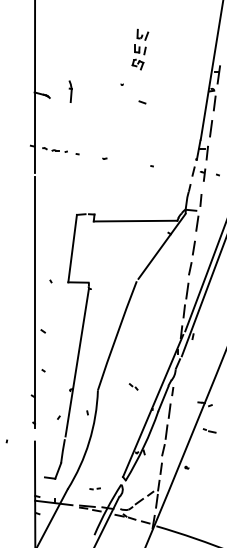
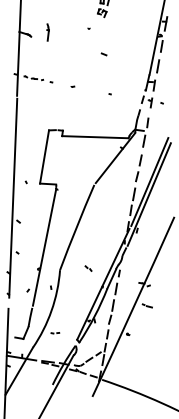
line: (142, 102) -> (104, 54), moved
part: (94, 488) -> (54, 332), moved

